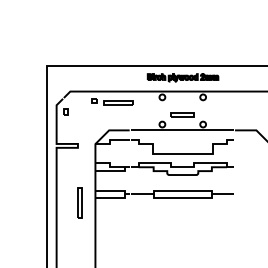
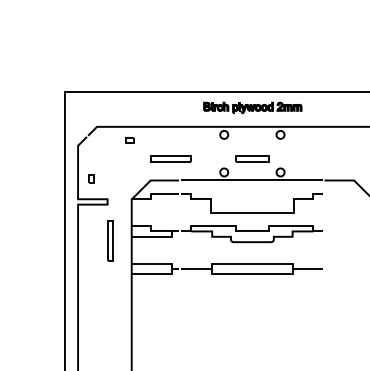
part: (117, 102) -> (170, 158), moved
part: (66, 111) -> (91, 178), moved
part: (80, 202) -> (110, 240), moved

